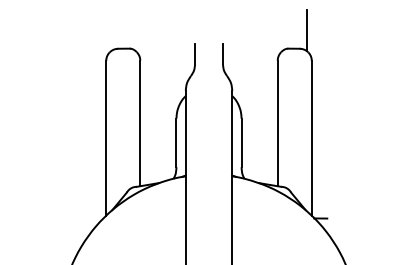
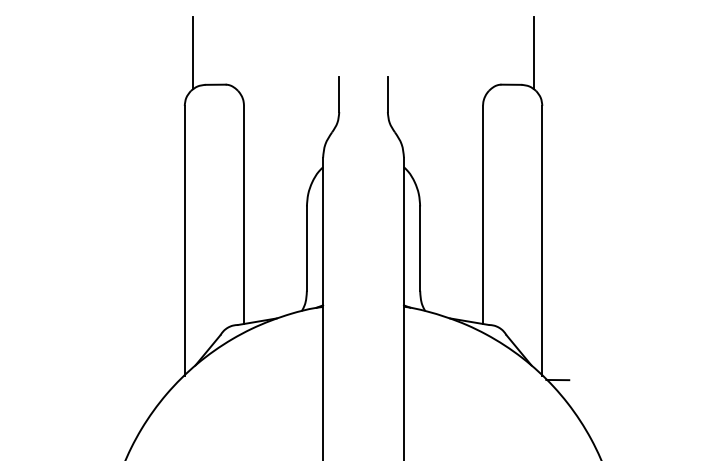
line: (110, 29) -> (192, 51), added

